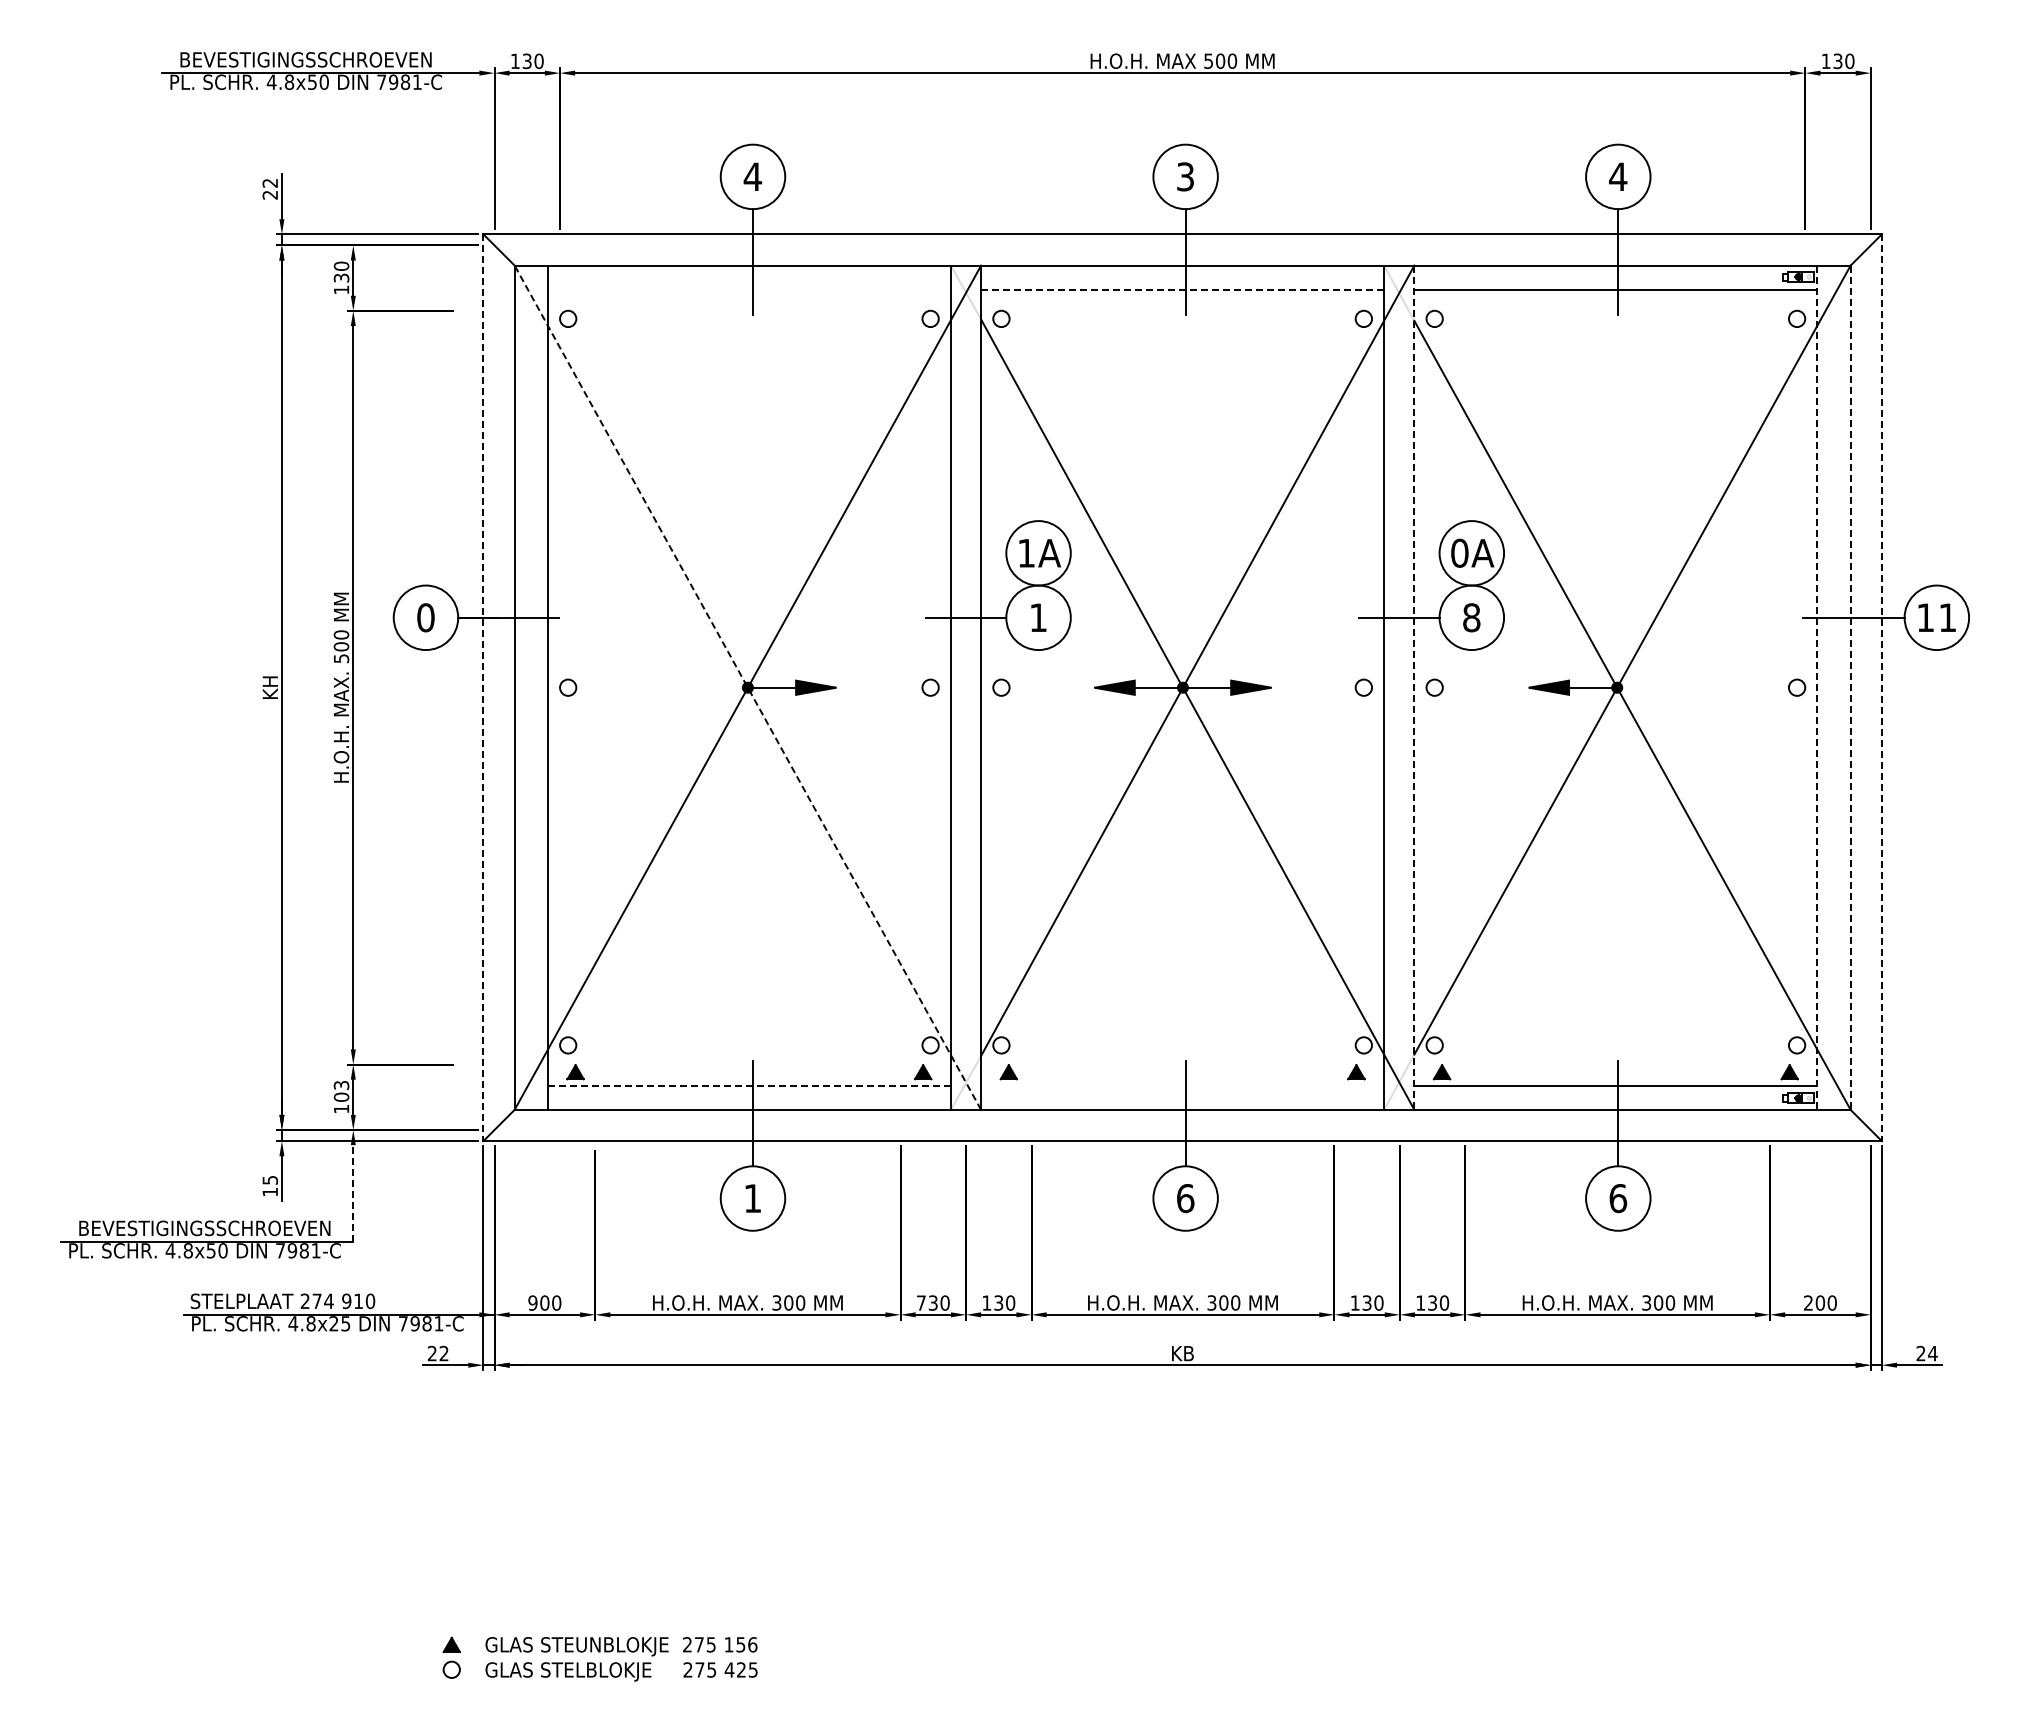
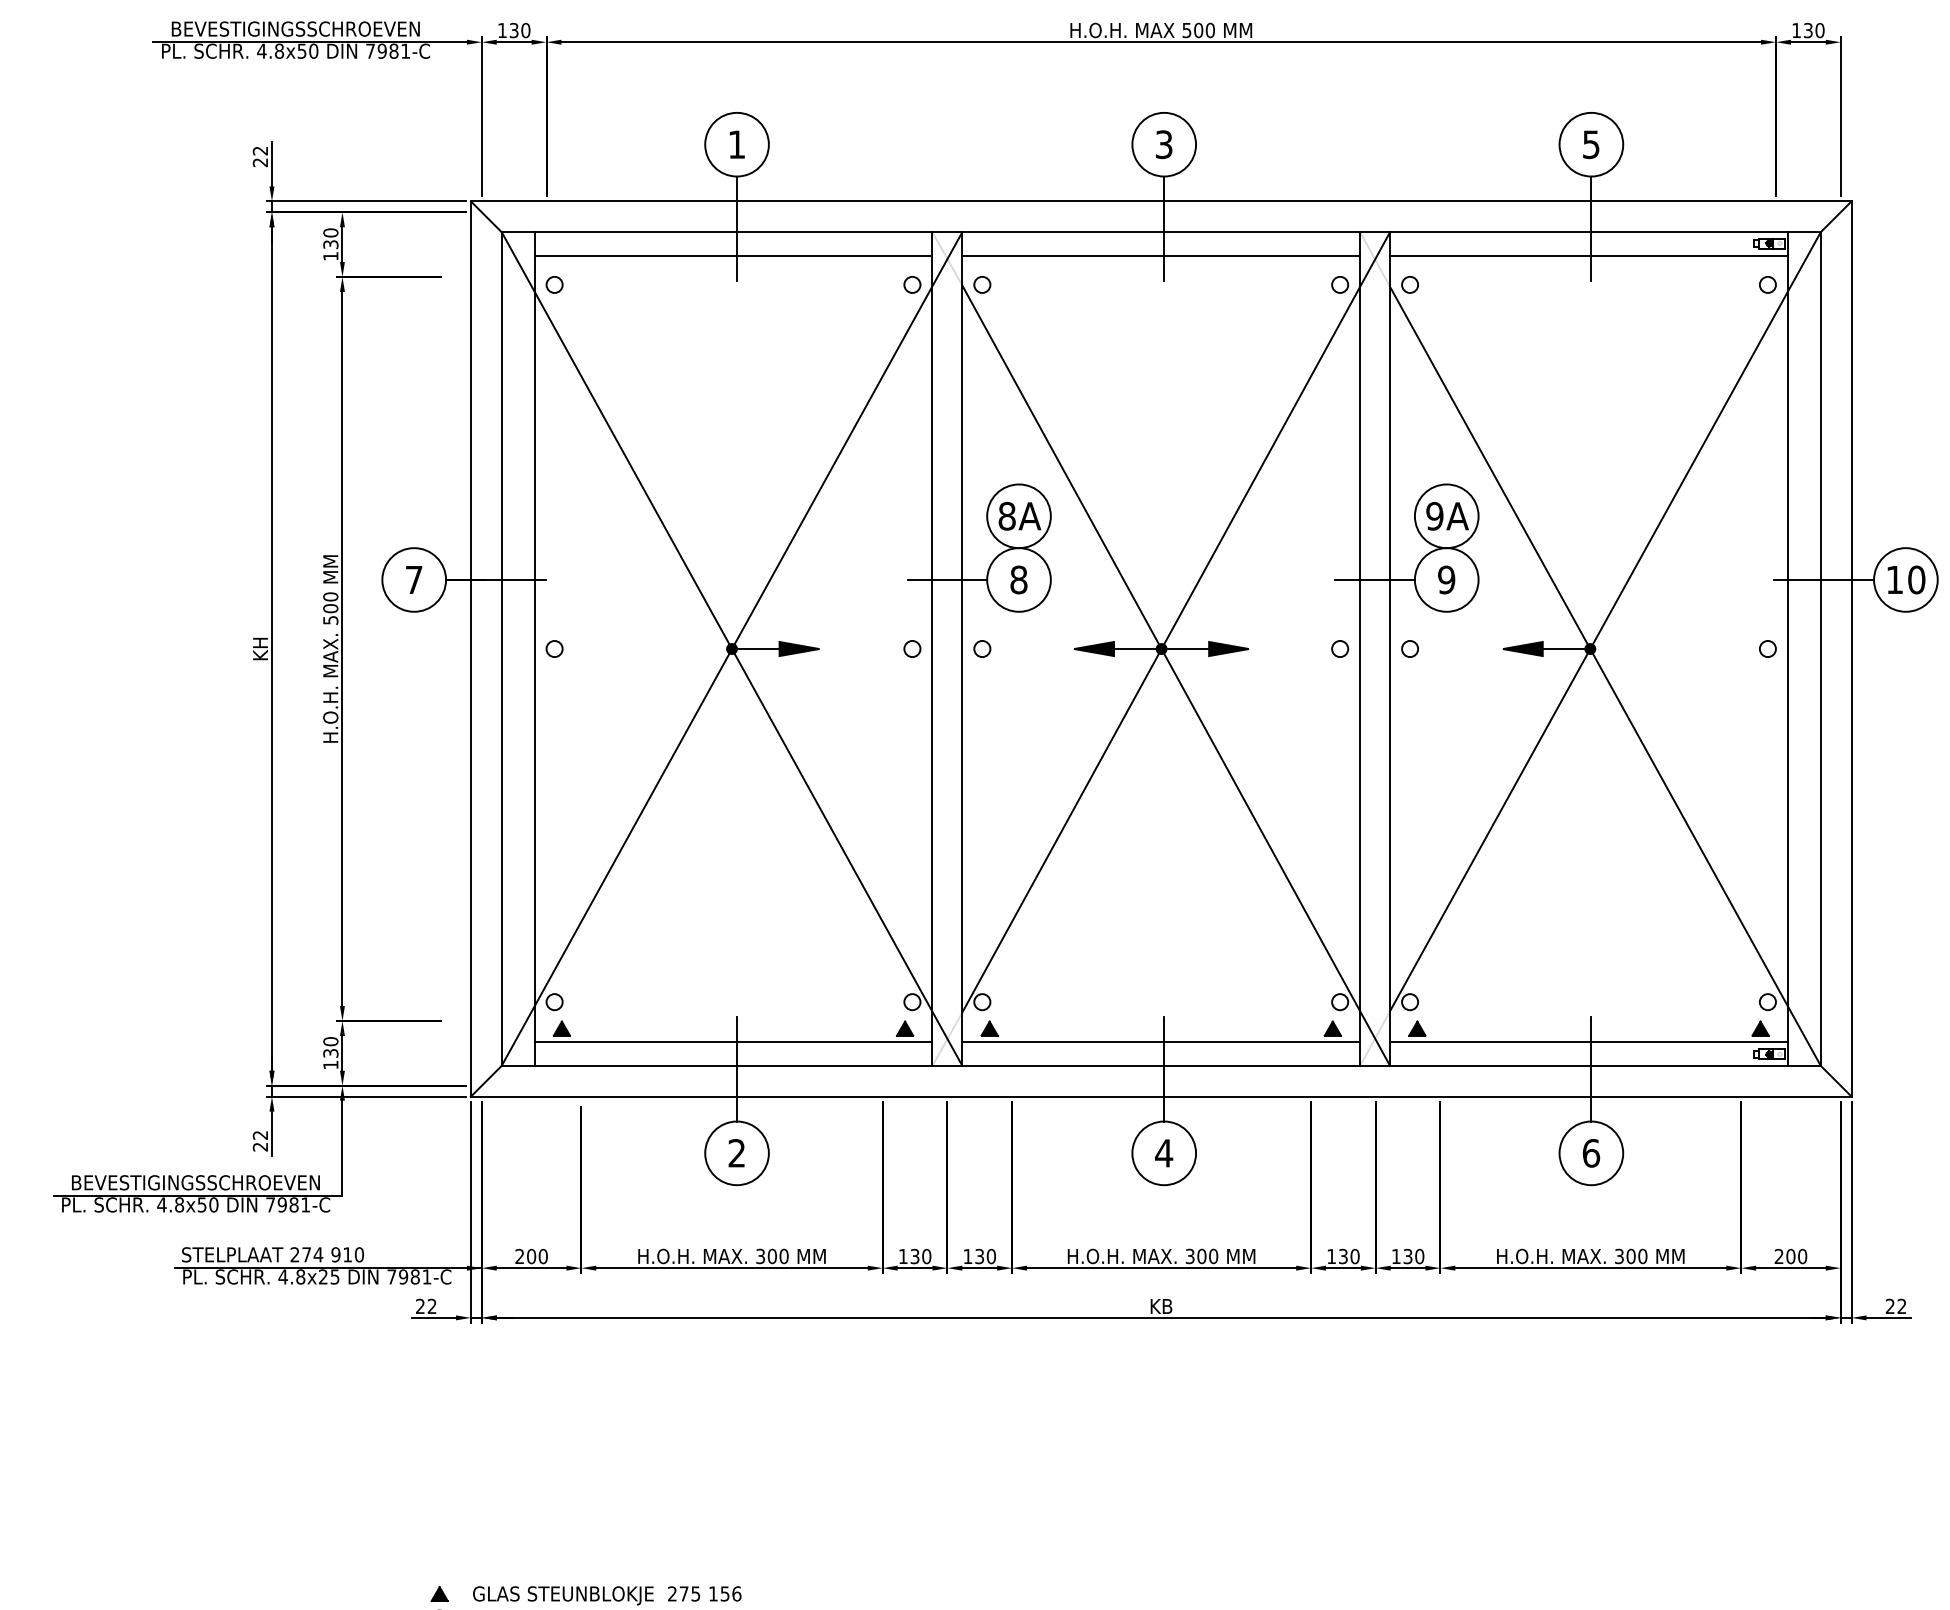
text: (752, 176) -> (736, 144), 4 -> 1
text: (1618, 176) -> (1591, 144), 4 -> 5
line: (748, 289) -> (732, 255), added
line: (1182, 289) -> (1161, 255), dashed -> solid
text: (1026, 552) -> (1007, 515), 1A -> 8A
text: (1459, 553) -> (1434, 516), 0A -> 9A
text: (425, 617) -> (413, 579), 0 -> 7
text: (1038, 617) -> (1018, 579), 1 -> 8
text: (1471, 617) -> (1446, 579), 8 -> 9
text: (1947, 617) -> (1916, 579), 11 -> 10
line: (747, 687) -> (731, 648), dashed -> solid
line: (483, 688) -> (470, 649), dashed -> solid
line: (1414, 688) -> (1390, 649), dashed -> solid
line: (1817, 688) -> (1788, 649), dashed -> solid
line: (1850, 688) -> (1820, 649), dashed -> solid
line: (1881, 688) -> (1851, 649), dashed -> solid
line: (749, 1085) -> (733, 1041), dashed -> solid
line: (1182, 1085) -> (1161, 1041), added
text: (341, 1090) -> (330, 1046), 103 -> 130
text: (270, 1186) -> (260, 1141), 15 -> 22
line: (353, 1193) -> (342, 1148), dashed -> solid
text: (752, 1198) -> (736, 1153), 1 -> 2
text: (1185, 1198) -> (1164, 1153), 6 -> 4
text: (532, 1302) -> (519, 1255), 900 -> 200
text: (921, 1302) -> (903, 1255), 730 -> 130
text: (1932, 1353) -> (1901, 1306), 24 -> 22

